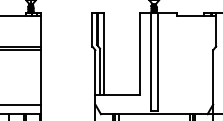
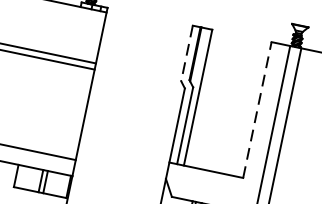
line: (92, 29) -> (187, 52), solid -> dashed
line: (139, 53) -> (257, 109), solid -> dashed

